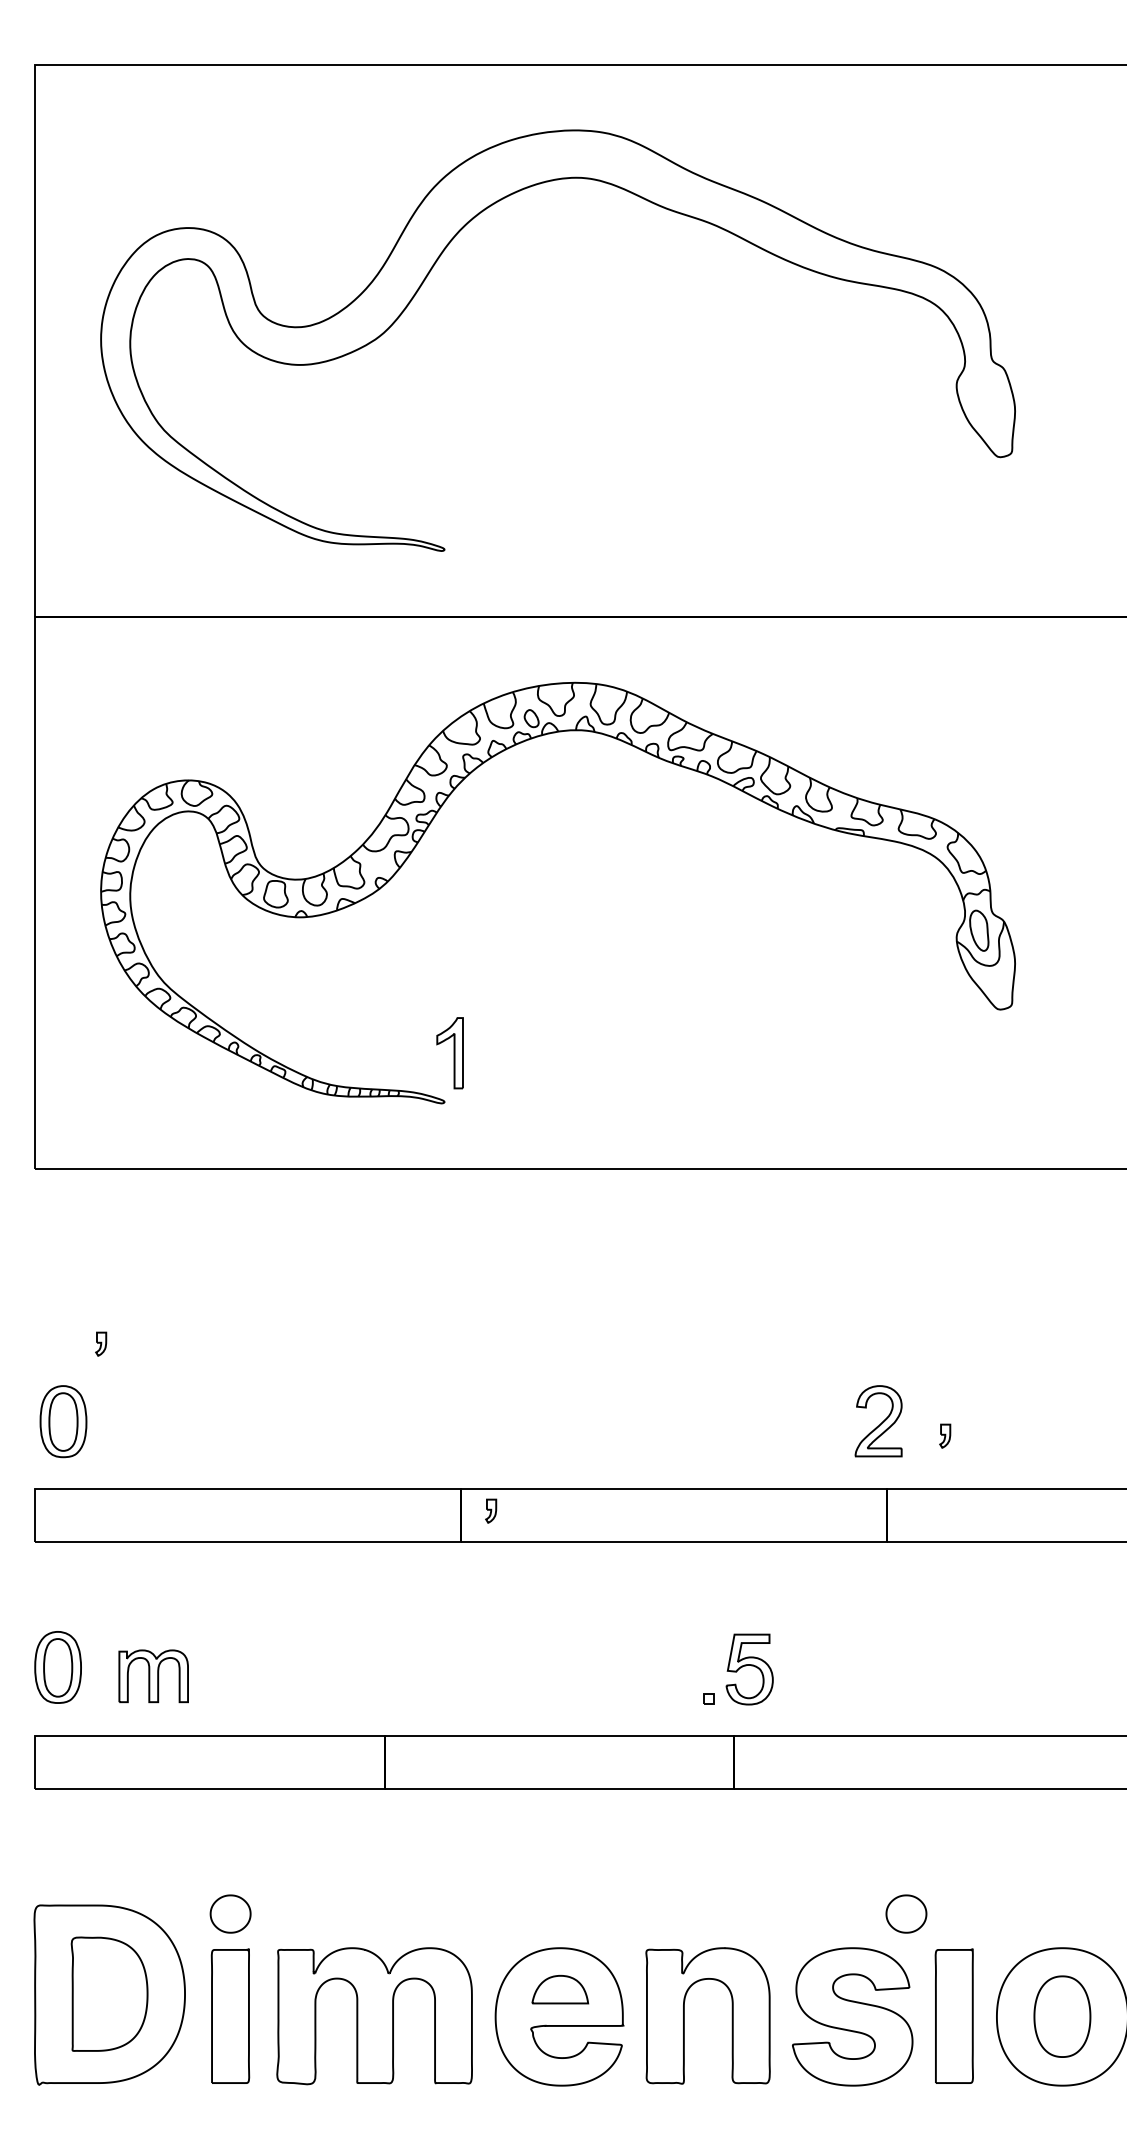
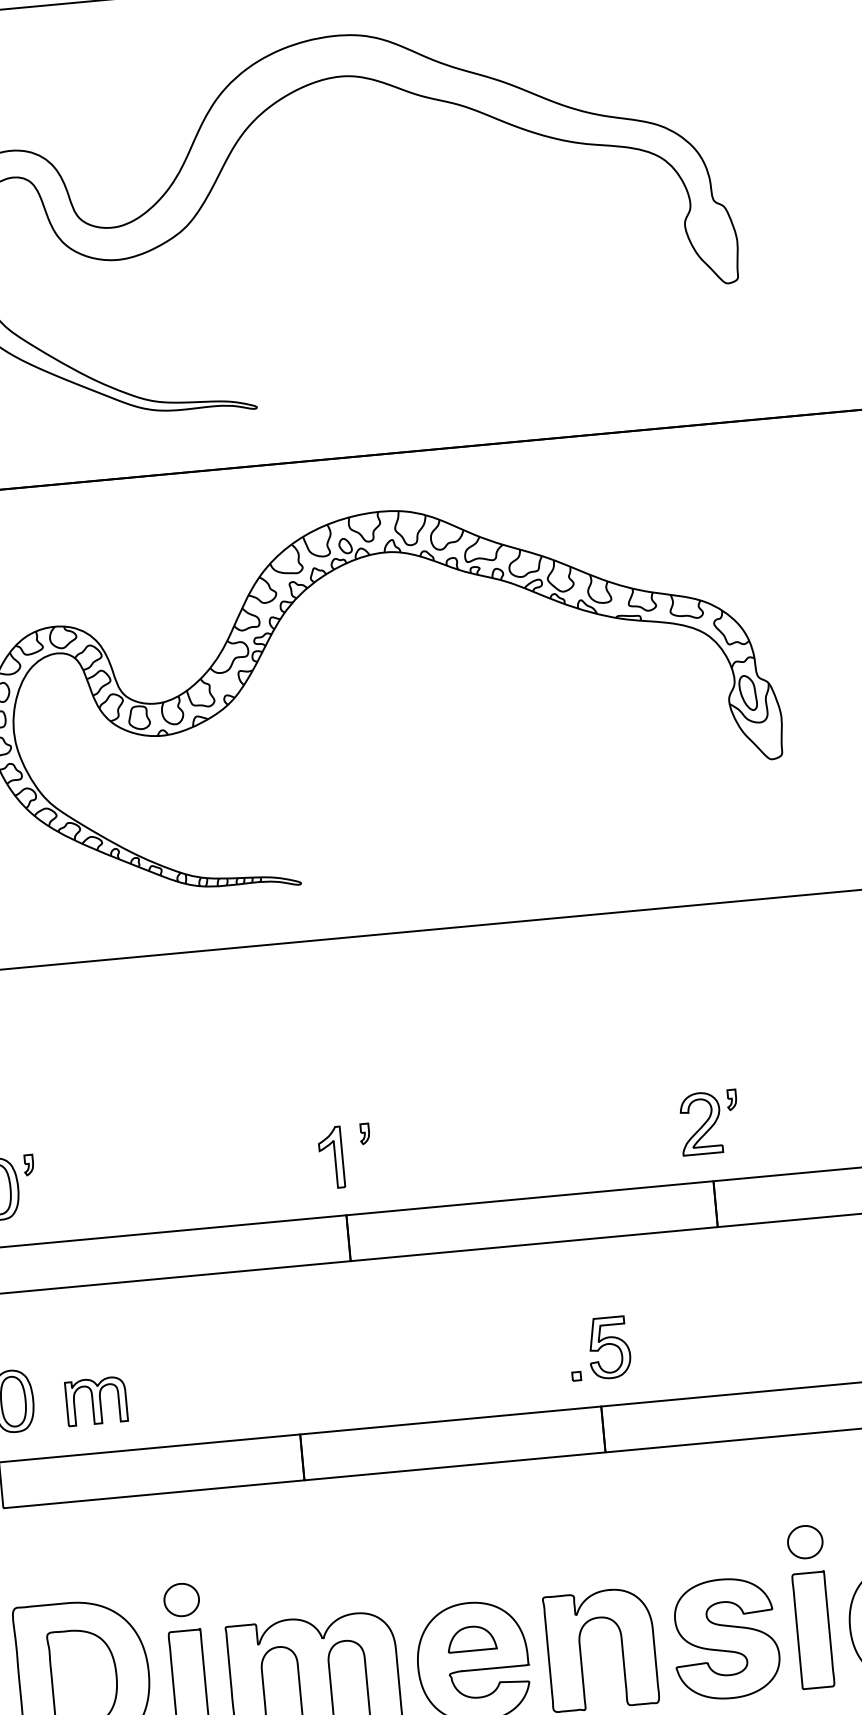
part: (449, 1053) -> (330, 1158), moved
part: (101, 1343) -> (29, 1164), moved
part: (945, 1435) -> (732, 1099), moved
part: (491, 1510) -> (365, 1133), moved
part: (906, 1913) -> (805, 1541), moved

